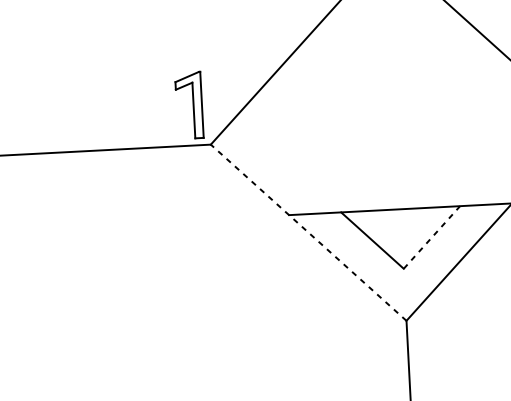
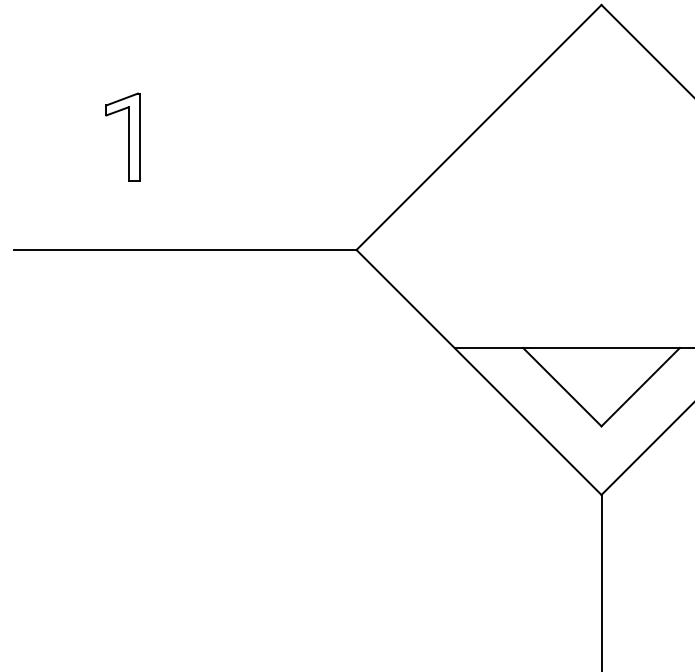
part: (188, 105) -> (122, 136), moved
line: (308, 232) -> (478, 372), dashed -> solid
line: (432, 236) -> (641, 386), dashed -> solid

